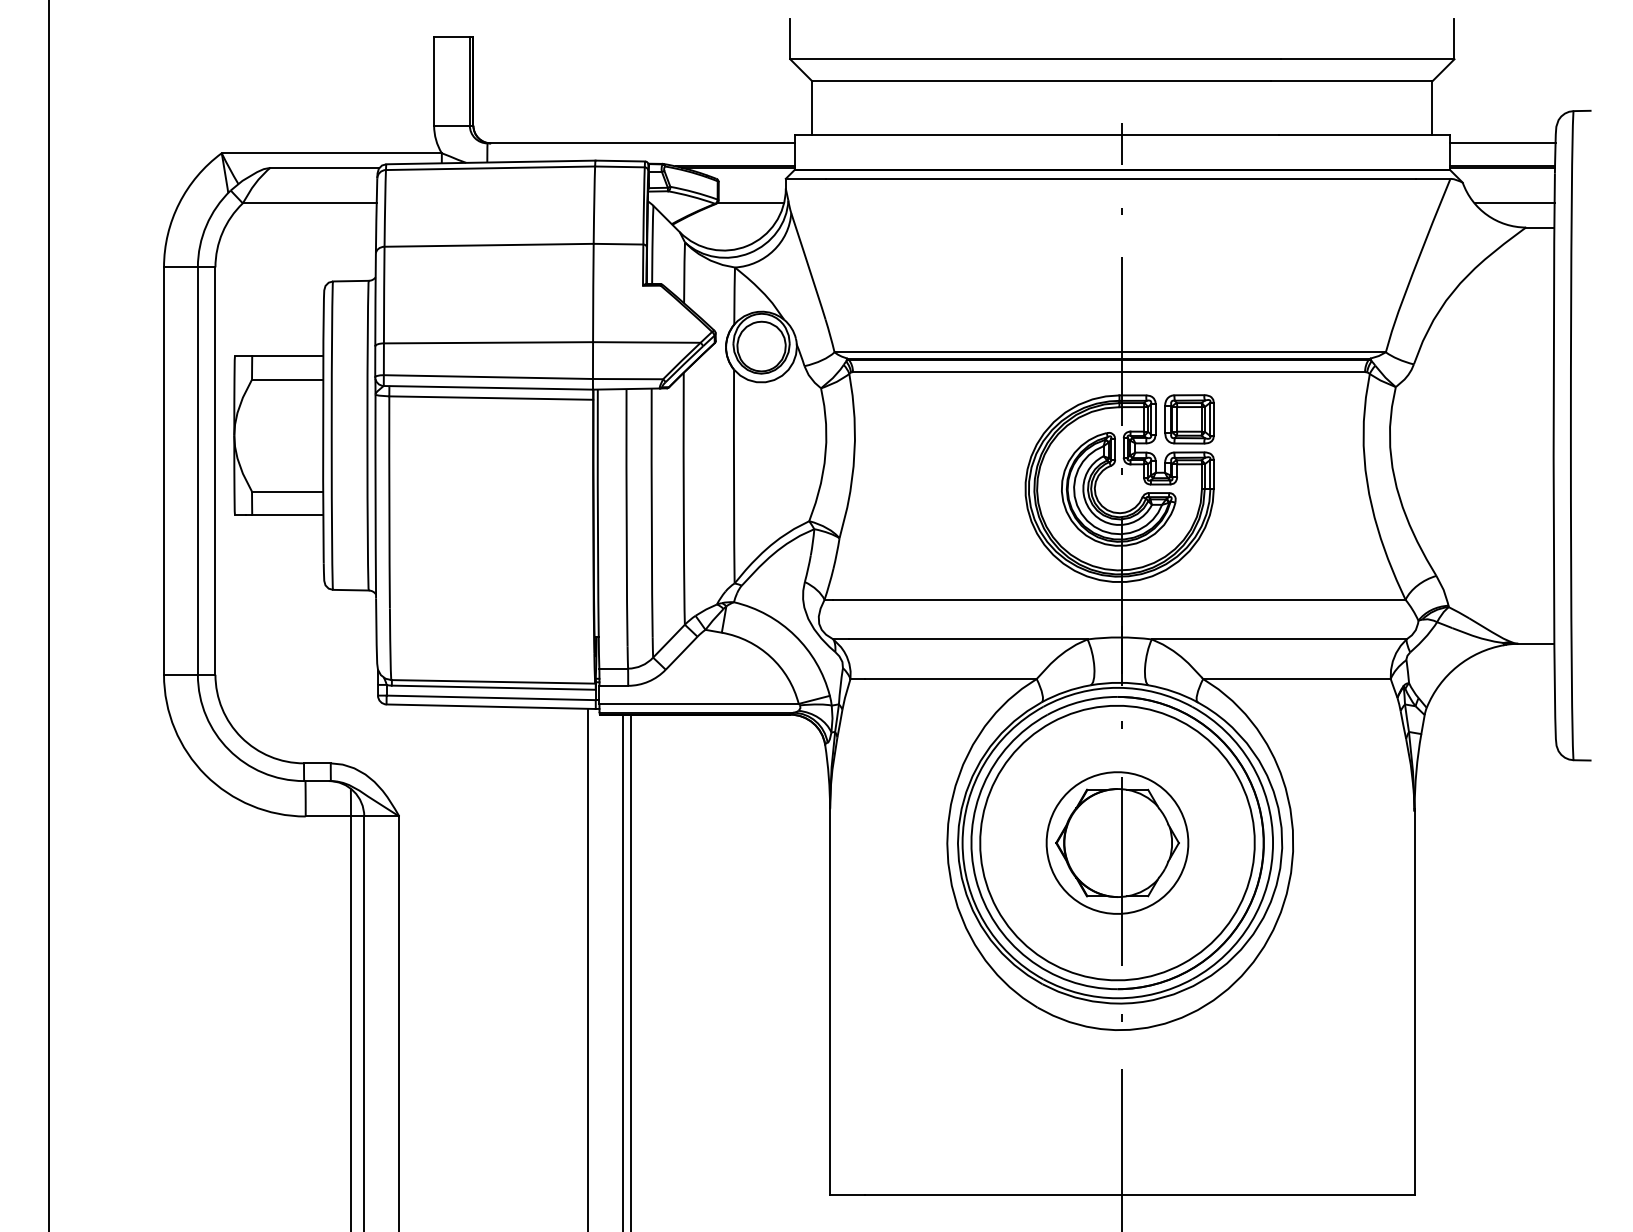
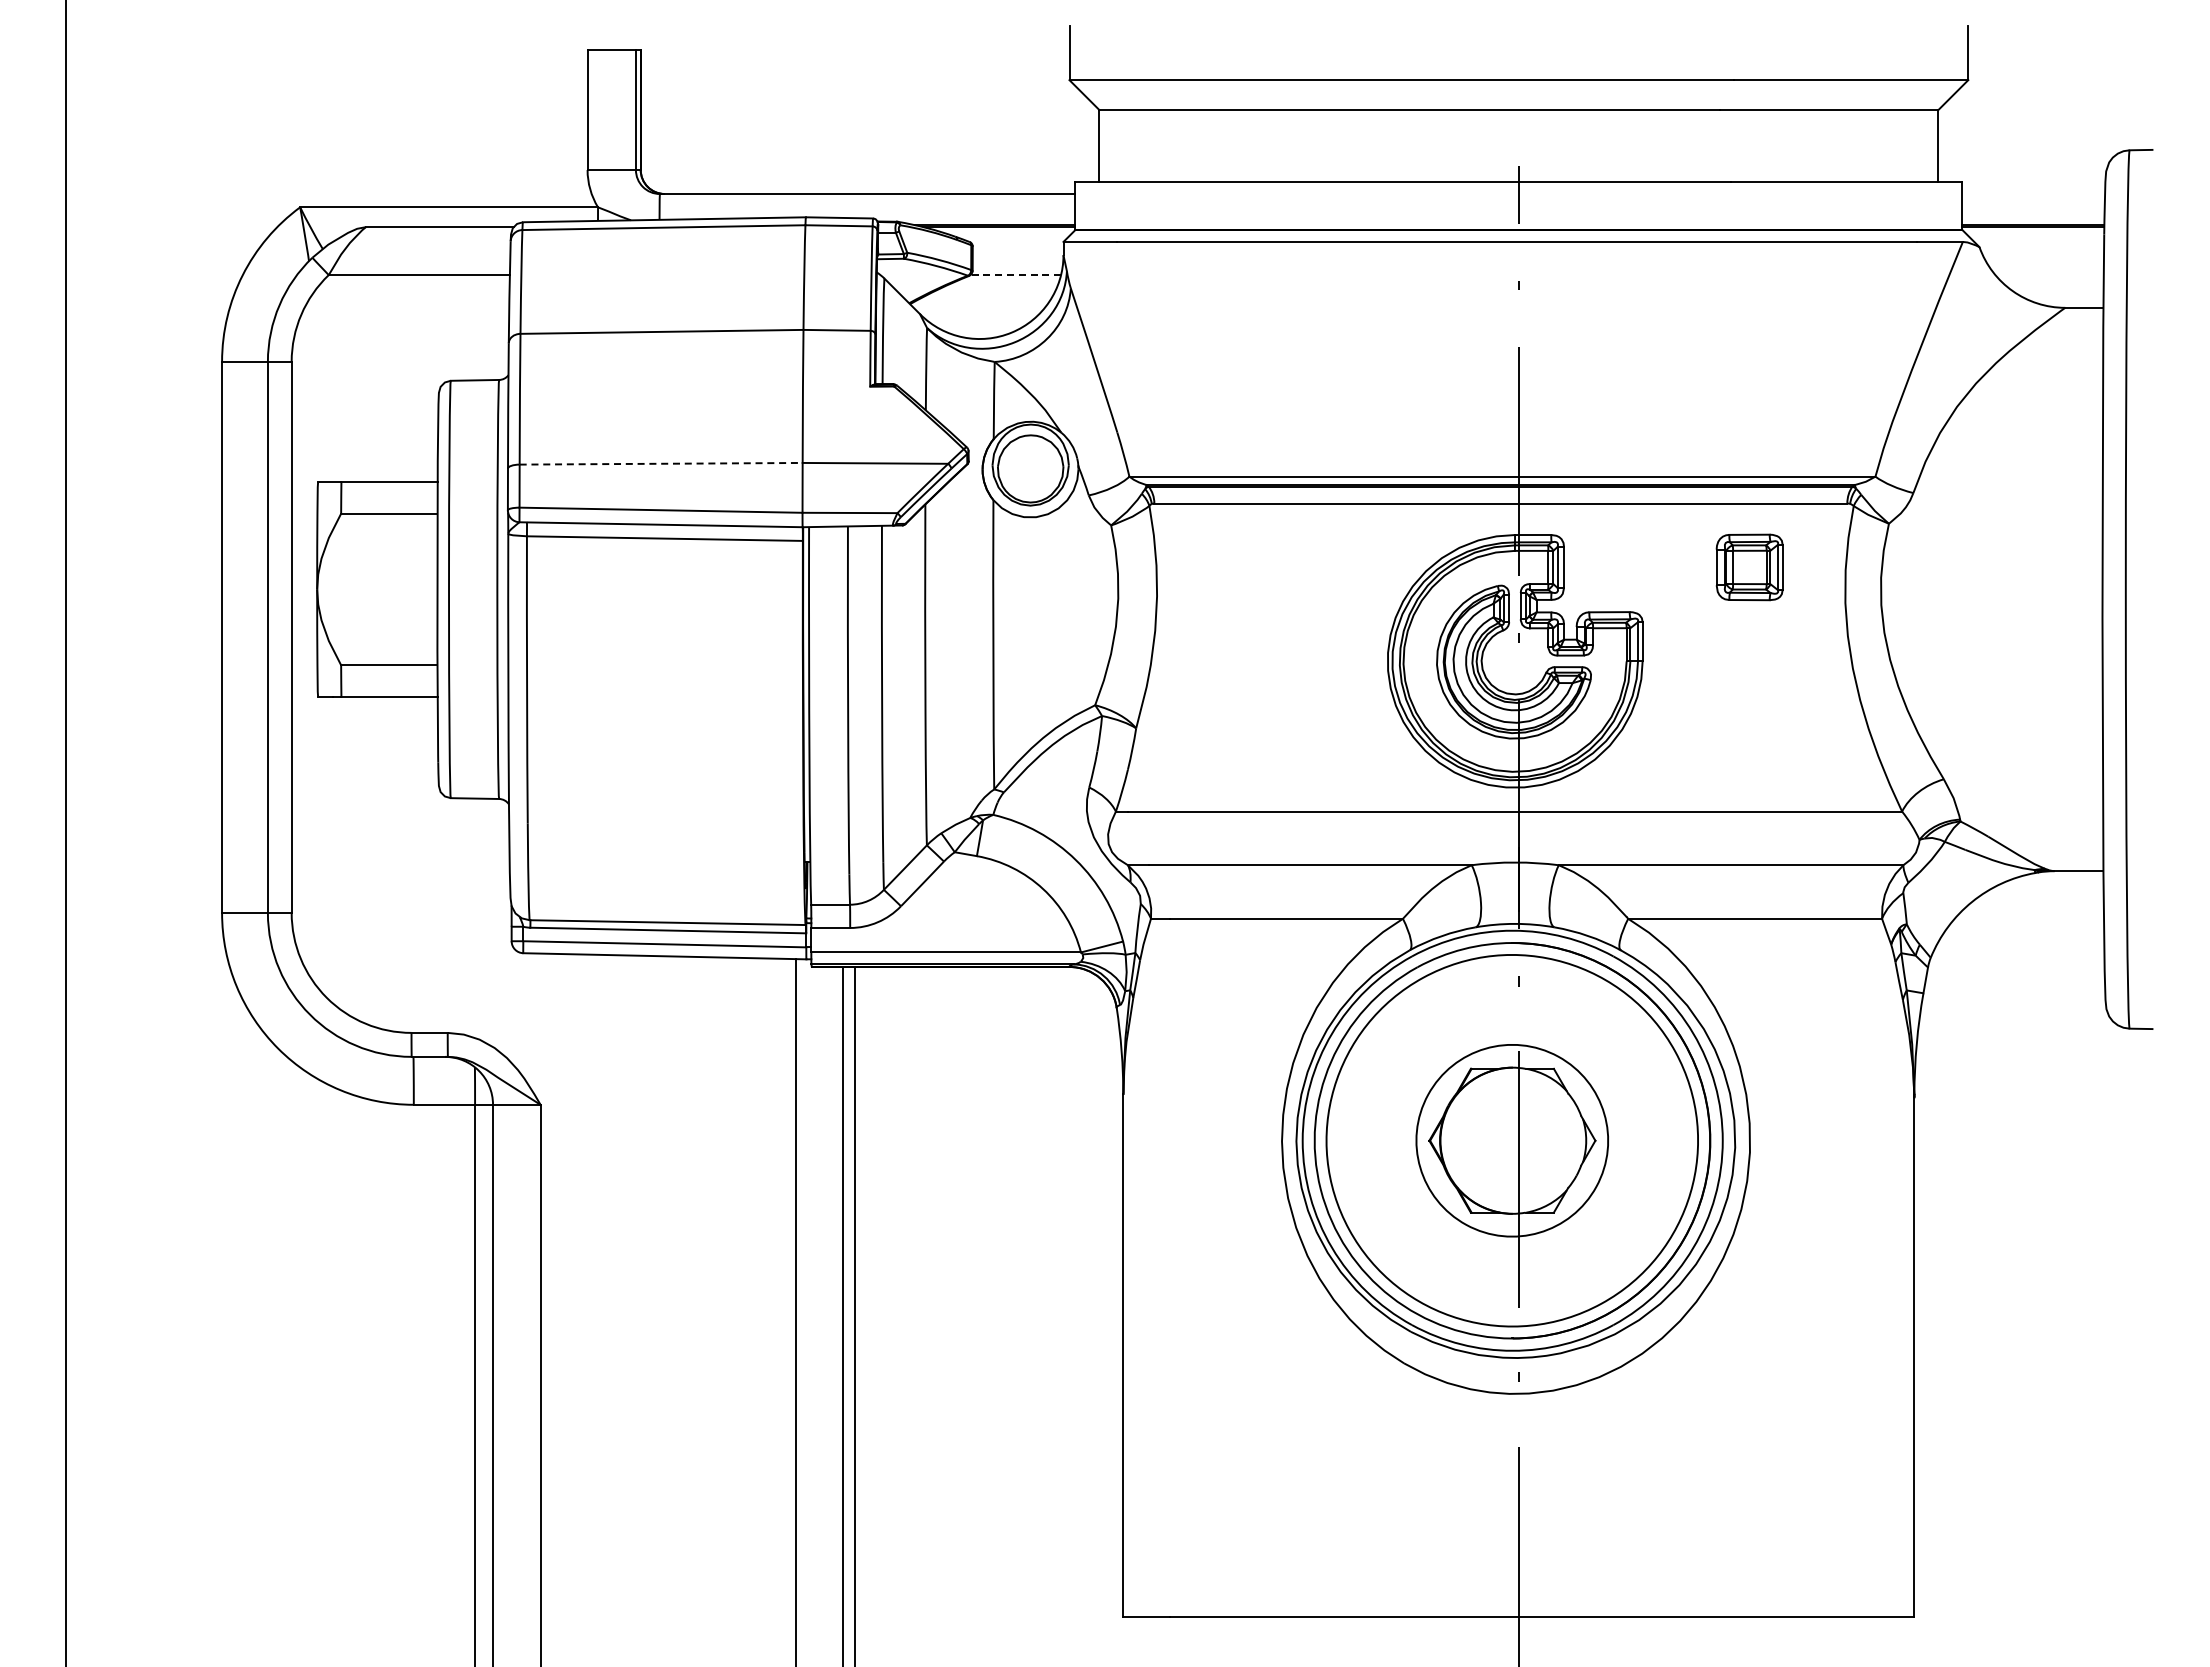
line: (1502, 143) -> (2033, 194), removed
line: (750, 203) -> (1015, 275), solid -> dashed
line: (1514, 203) -> (2049, 275), removed
line: (488, 342) -> (661, 463), solid -> dashed
part: (1189, 419) -> (1749, 567), moved

